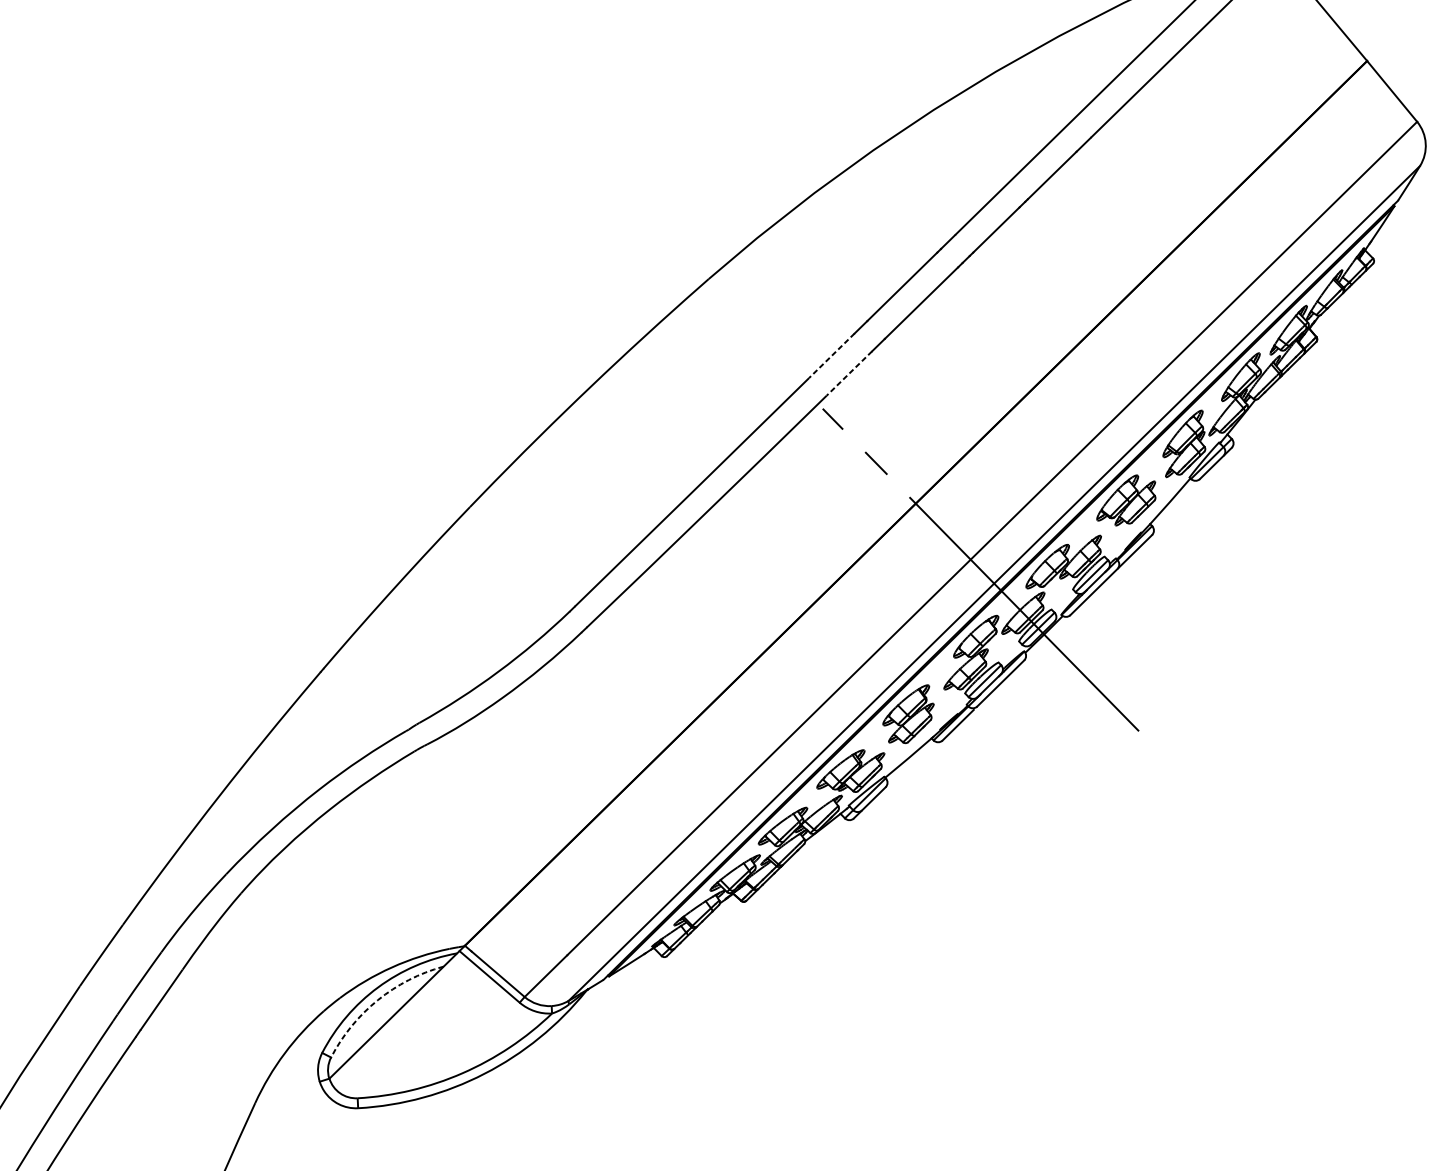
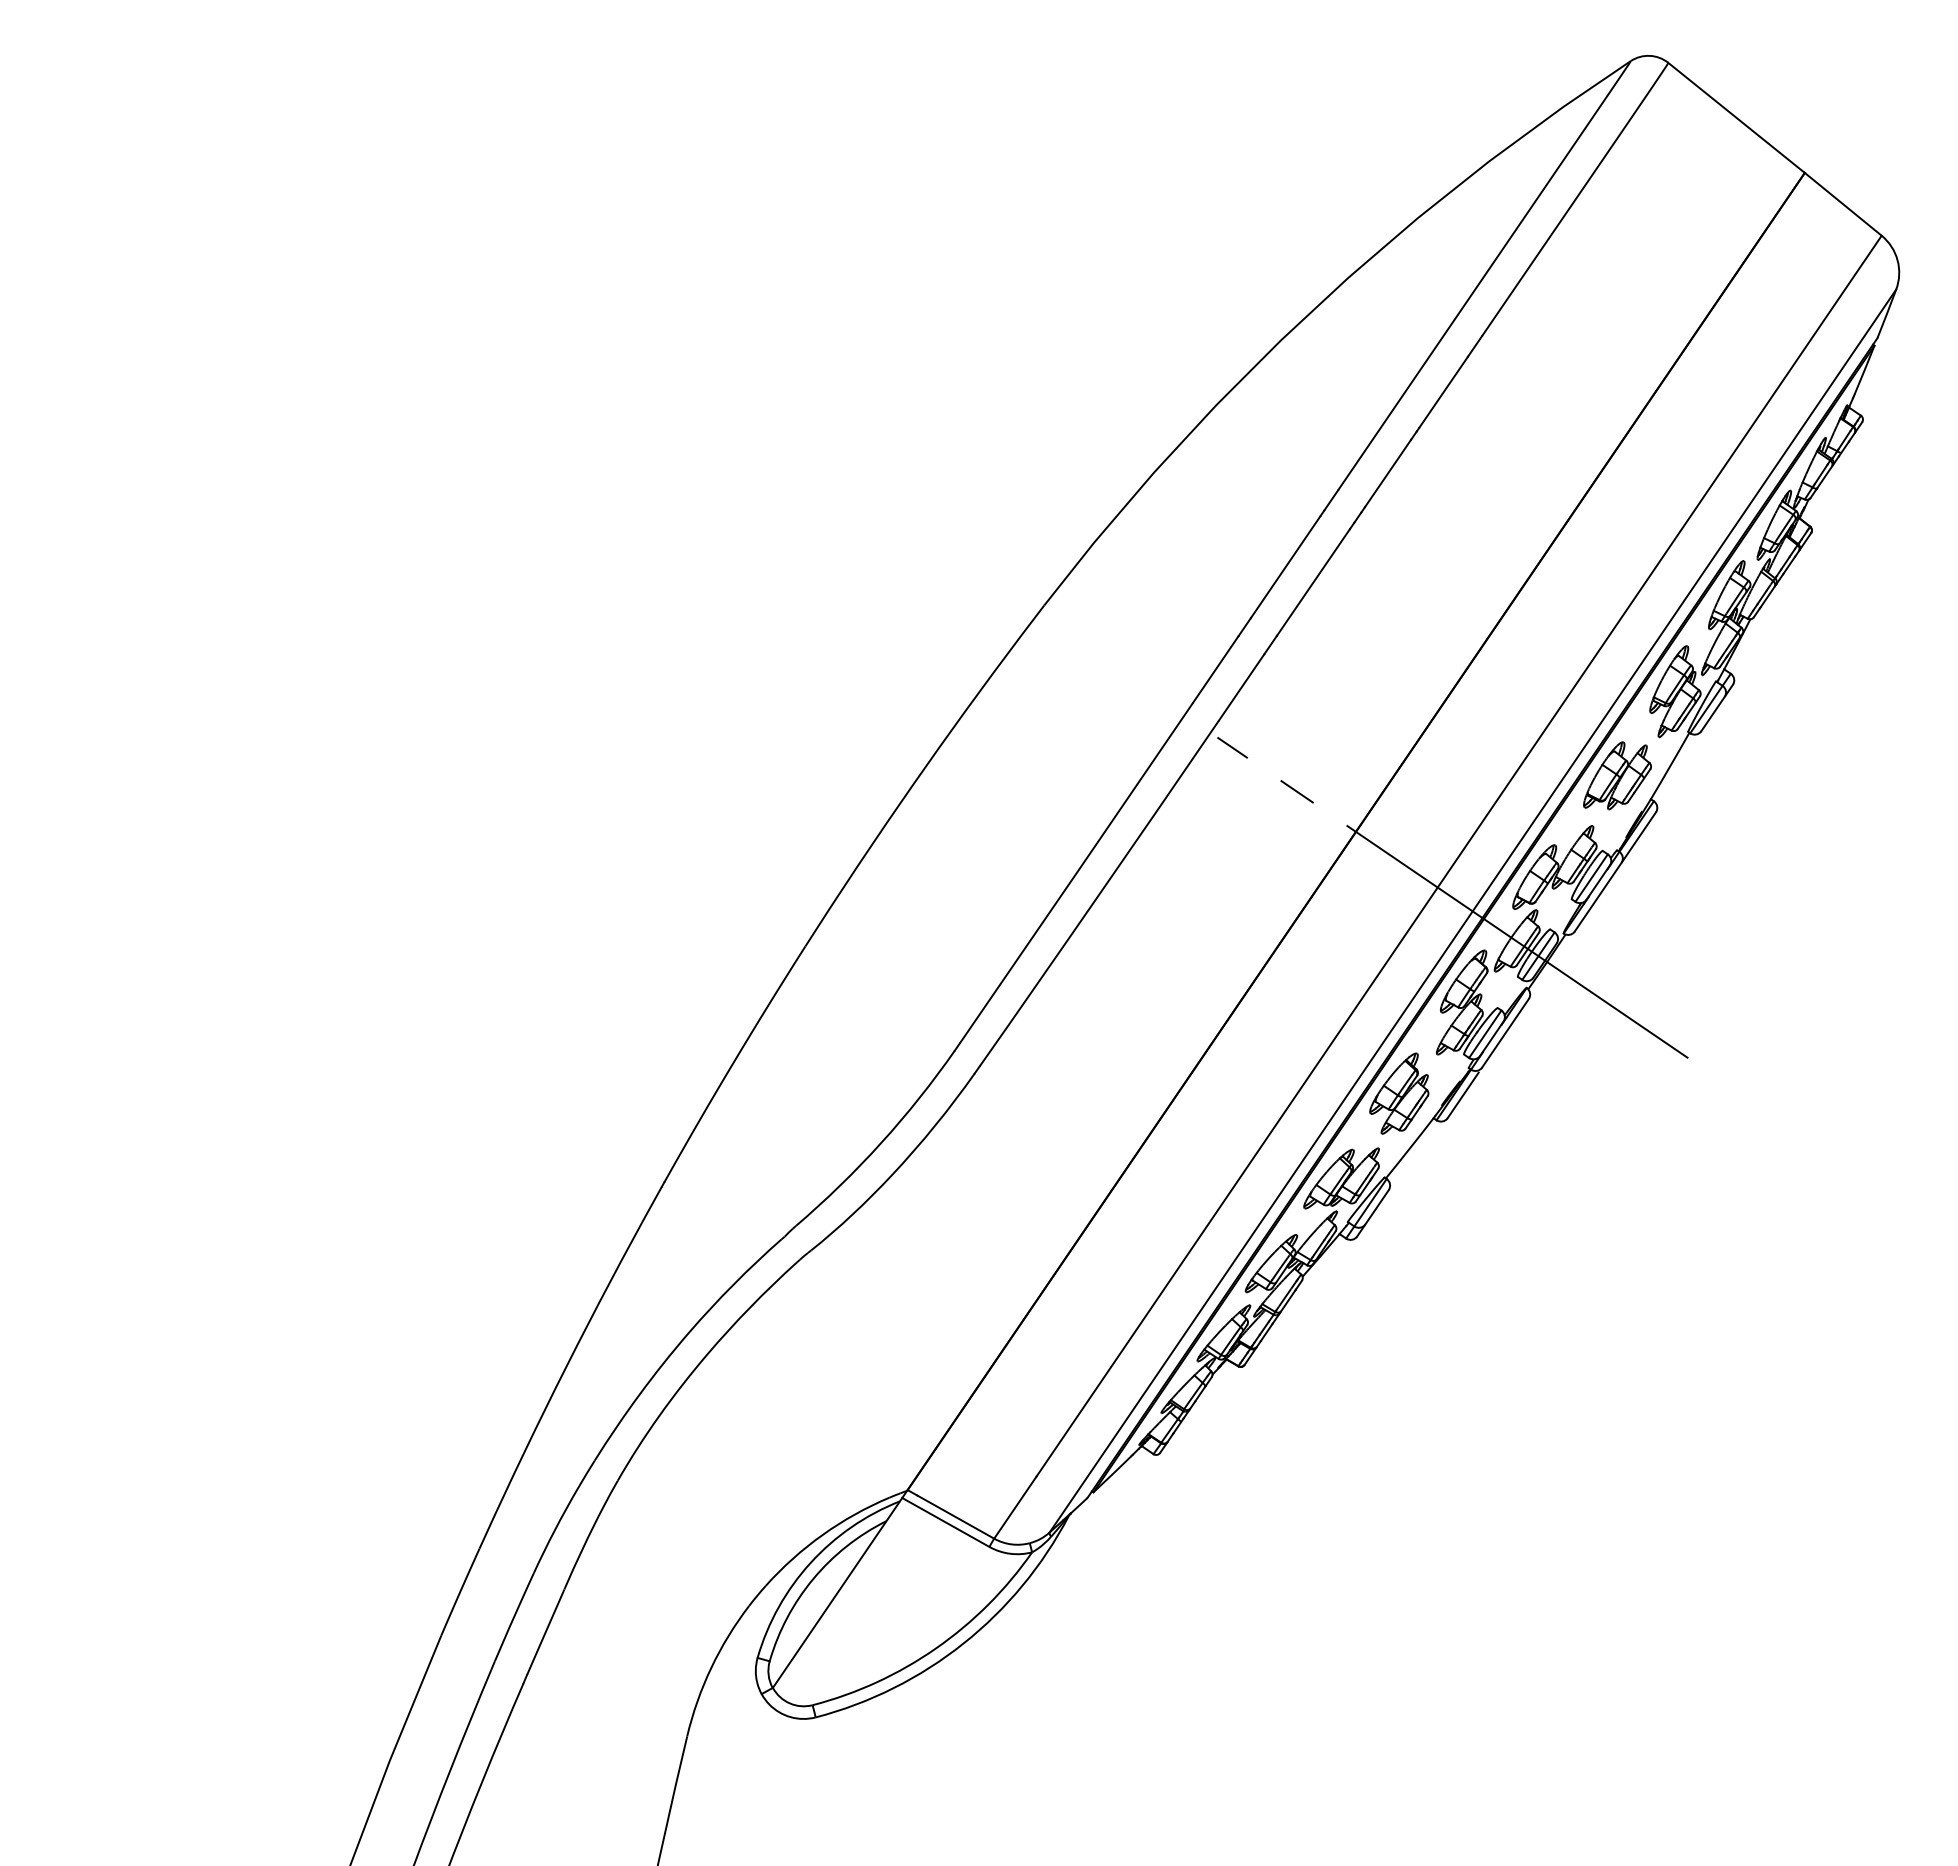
line: (831, 356) -> (1215, 670), dashed -> solid
line: (849, 373) -> (1241, 687), dashed -> solid
arc: (378, 999) -> (813, 1578), dashed -> solid

